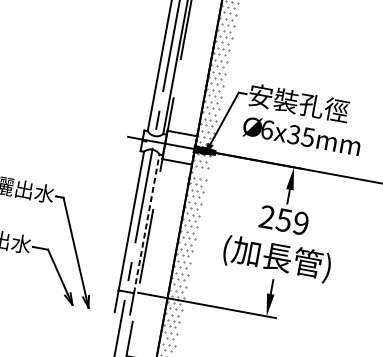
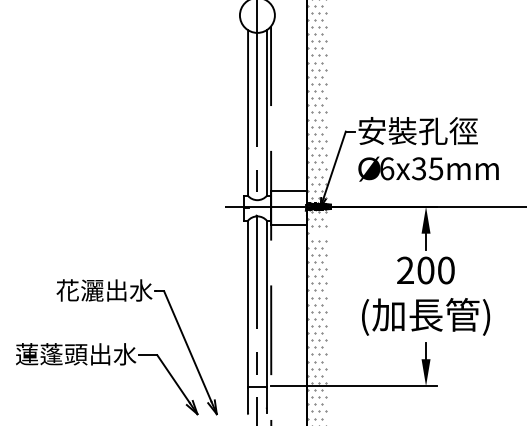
text: (292, 221) -> (435, 270), 259 -> 200
line: (146, 224) -> (266, 304), dashed -> solid

